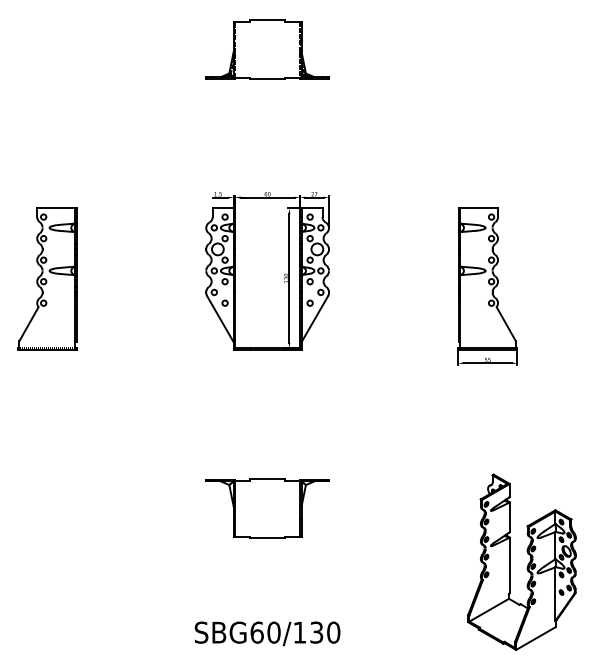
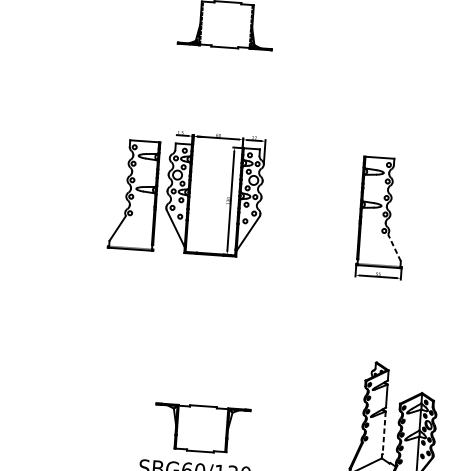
part: (47, 278) -> (134, 194), moved
line: (505, 323) -> (393, 247), solid -> dashed
part: (267, 508) -> (201, 428), moved
line: (509, 565) -> (384, 432), solid -> dashed

